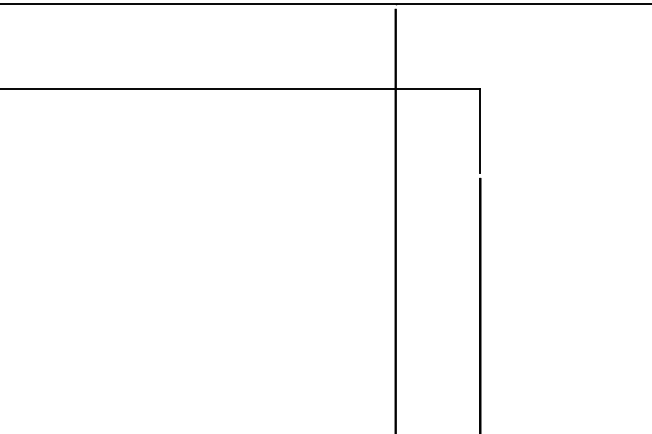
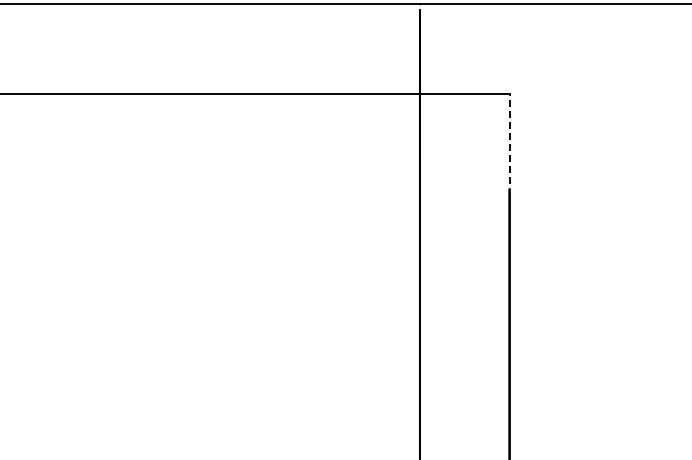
line: (480, 130) -> (509, 138), solid -> dashed

